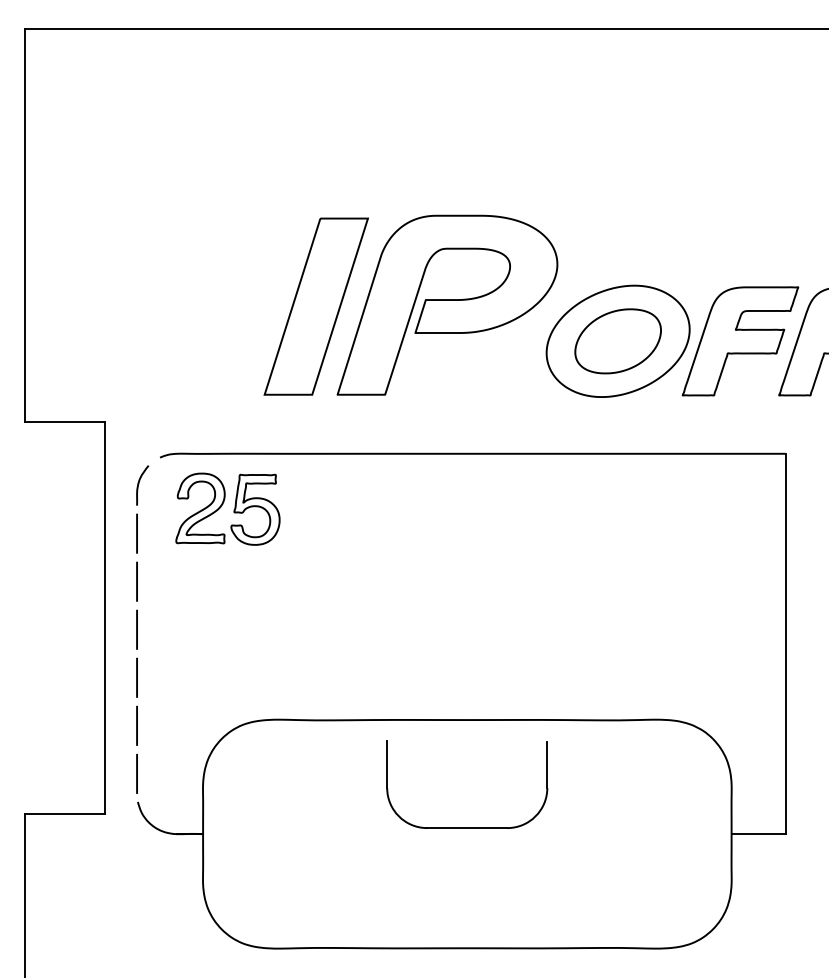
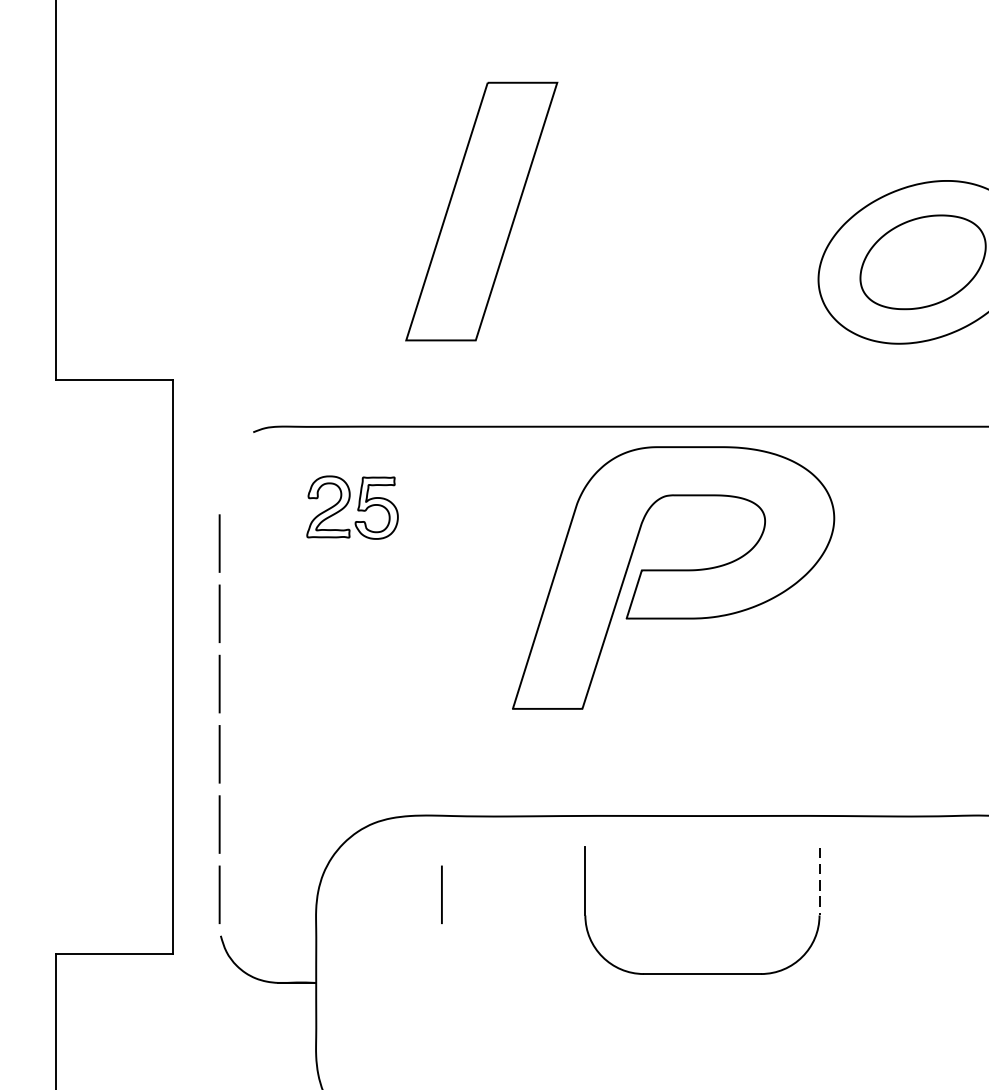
part: (447, 304) -> (673, 576), moved
curve: (139, 484) -> (223, 471), removed
part: (227, 508) -> (351, 506), size x0.6
line: (547, 765) -> (819, 882), solid -> dashed
line: (288, 773) -> (441, 894), added

